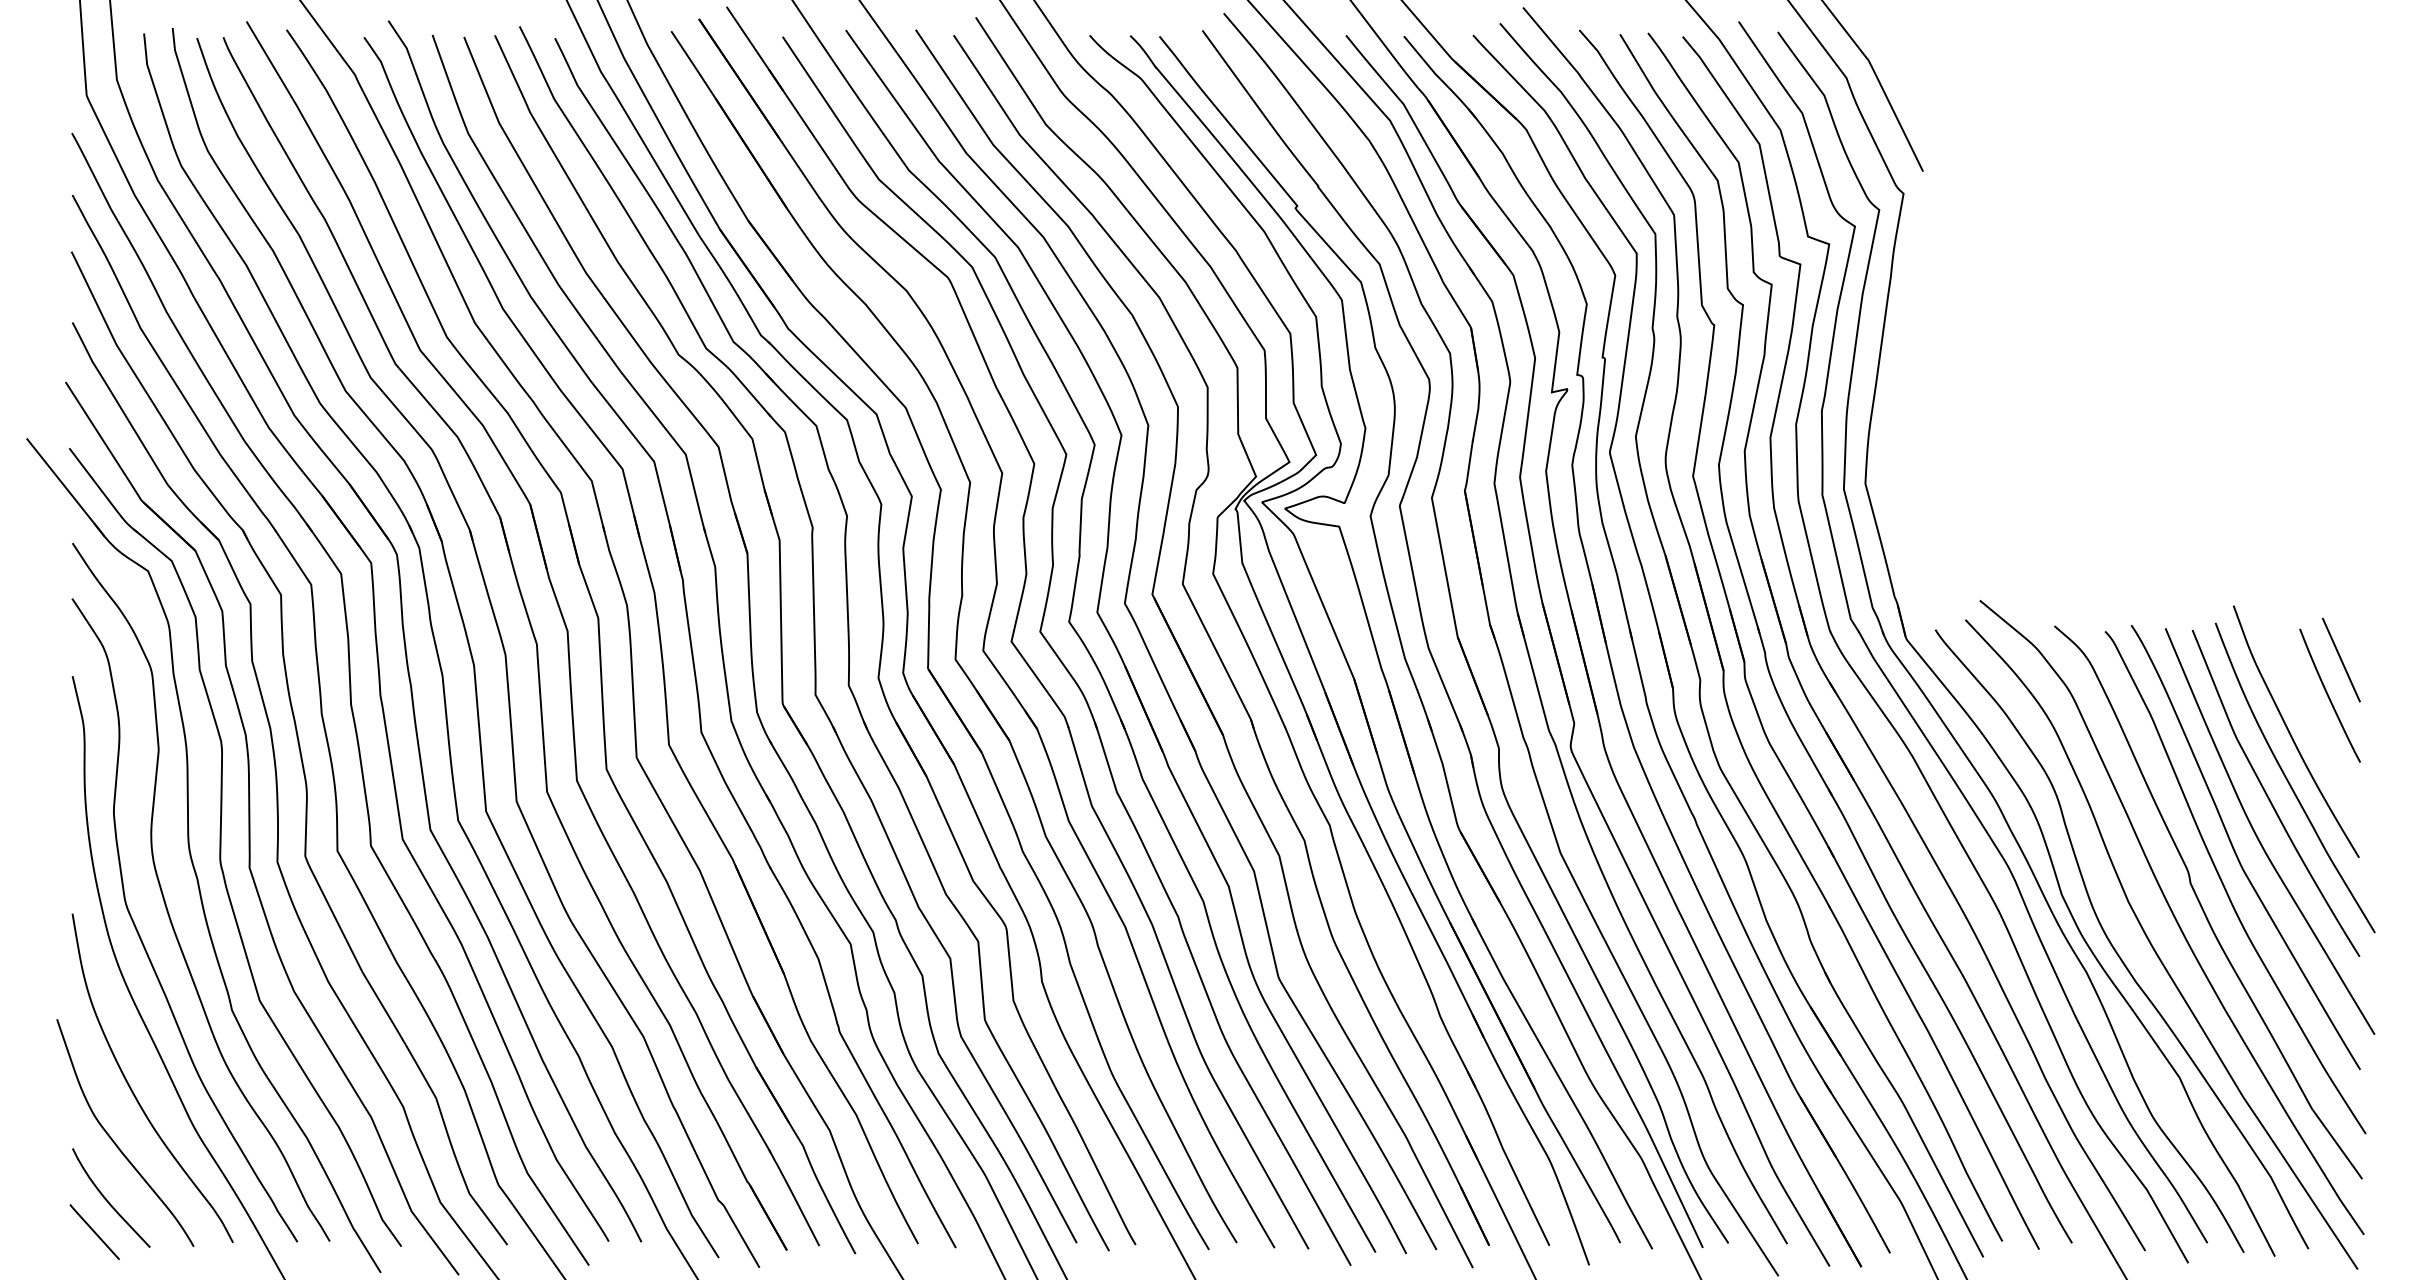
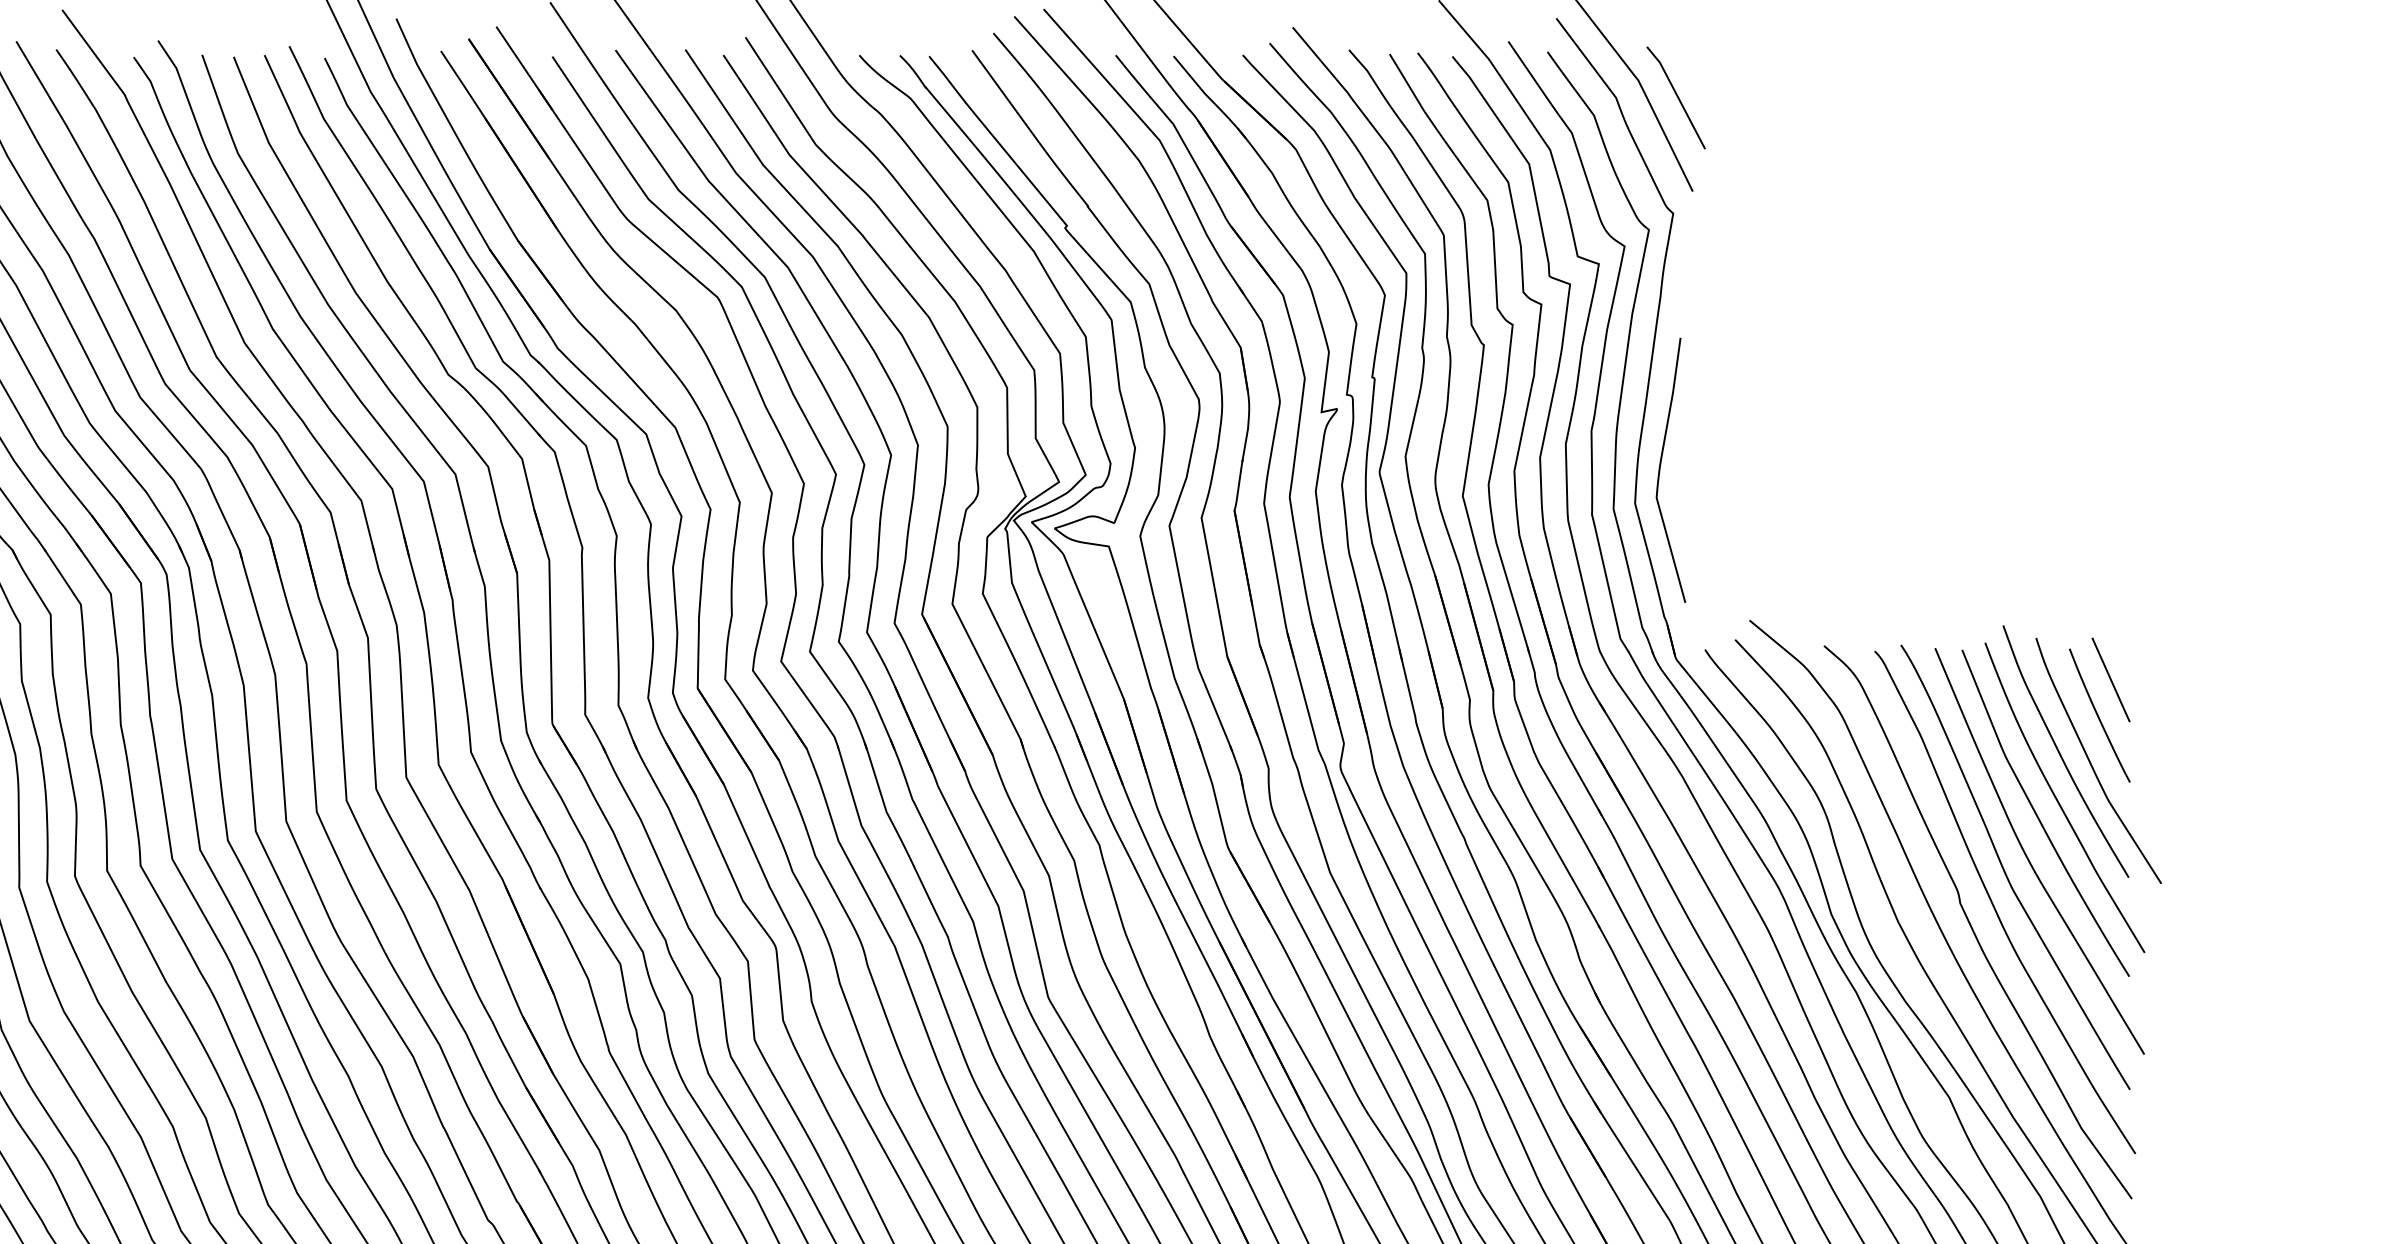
line: (1906, 76) -> (1676, 96), added
curve: (1891, 447) -> (1661, 467), added
curve: (2322, 744) -> (2092, 764), added

